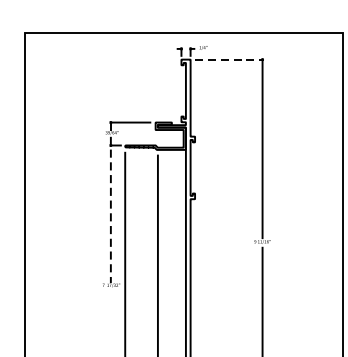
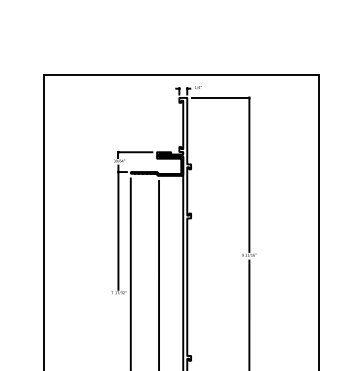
line: (229, 59) -> (220, 97), dashed -> solid
line: (110, 210) -> (118, 228), dashed -> solid

